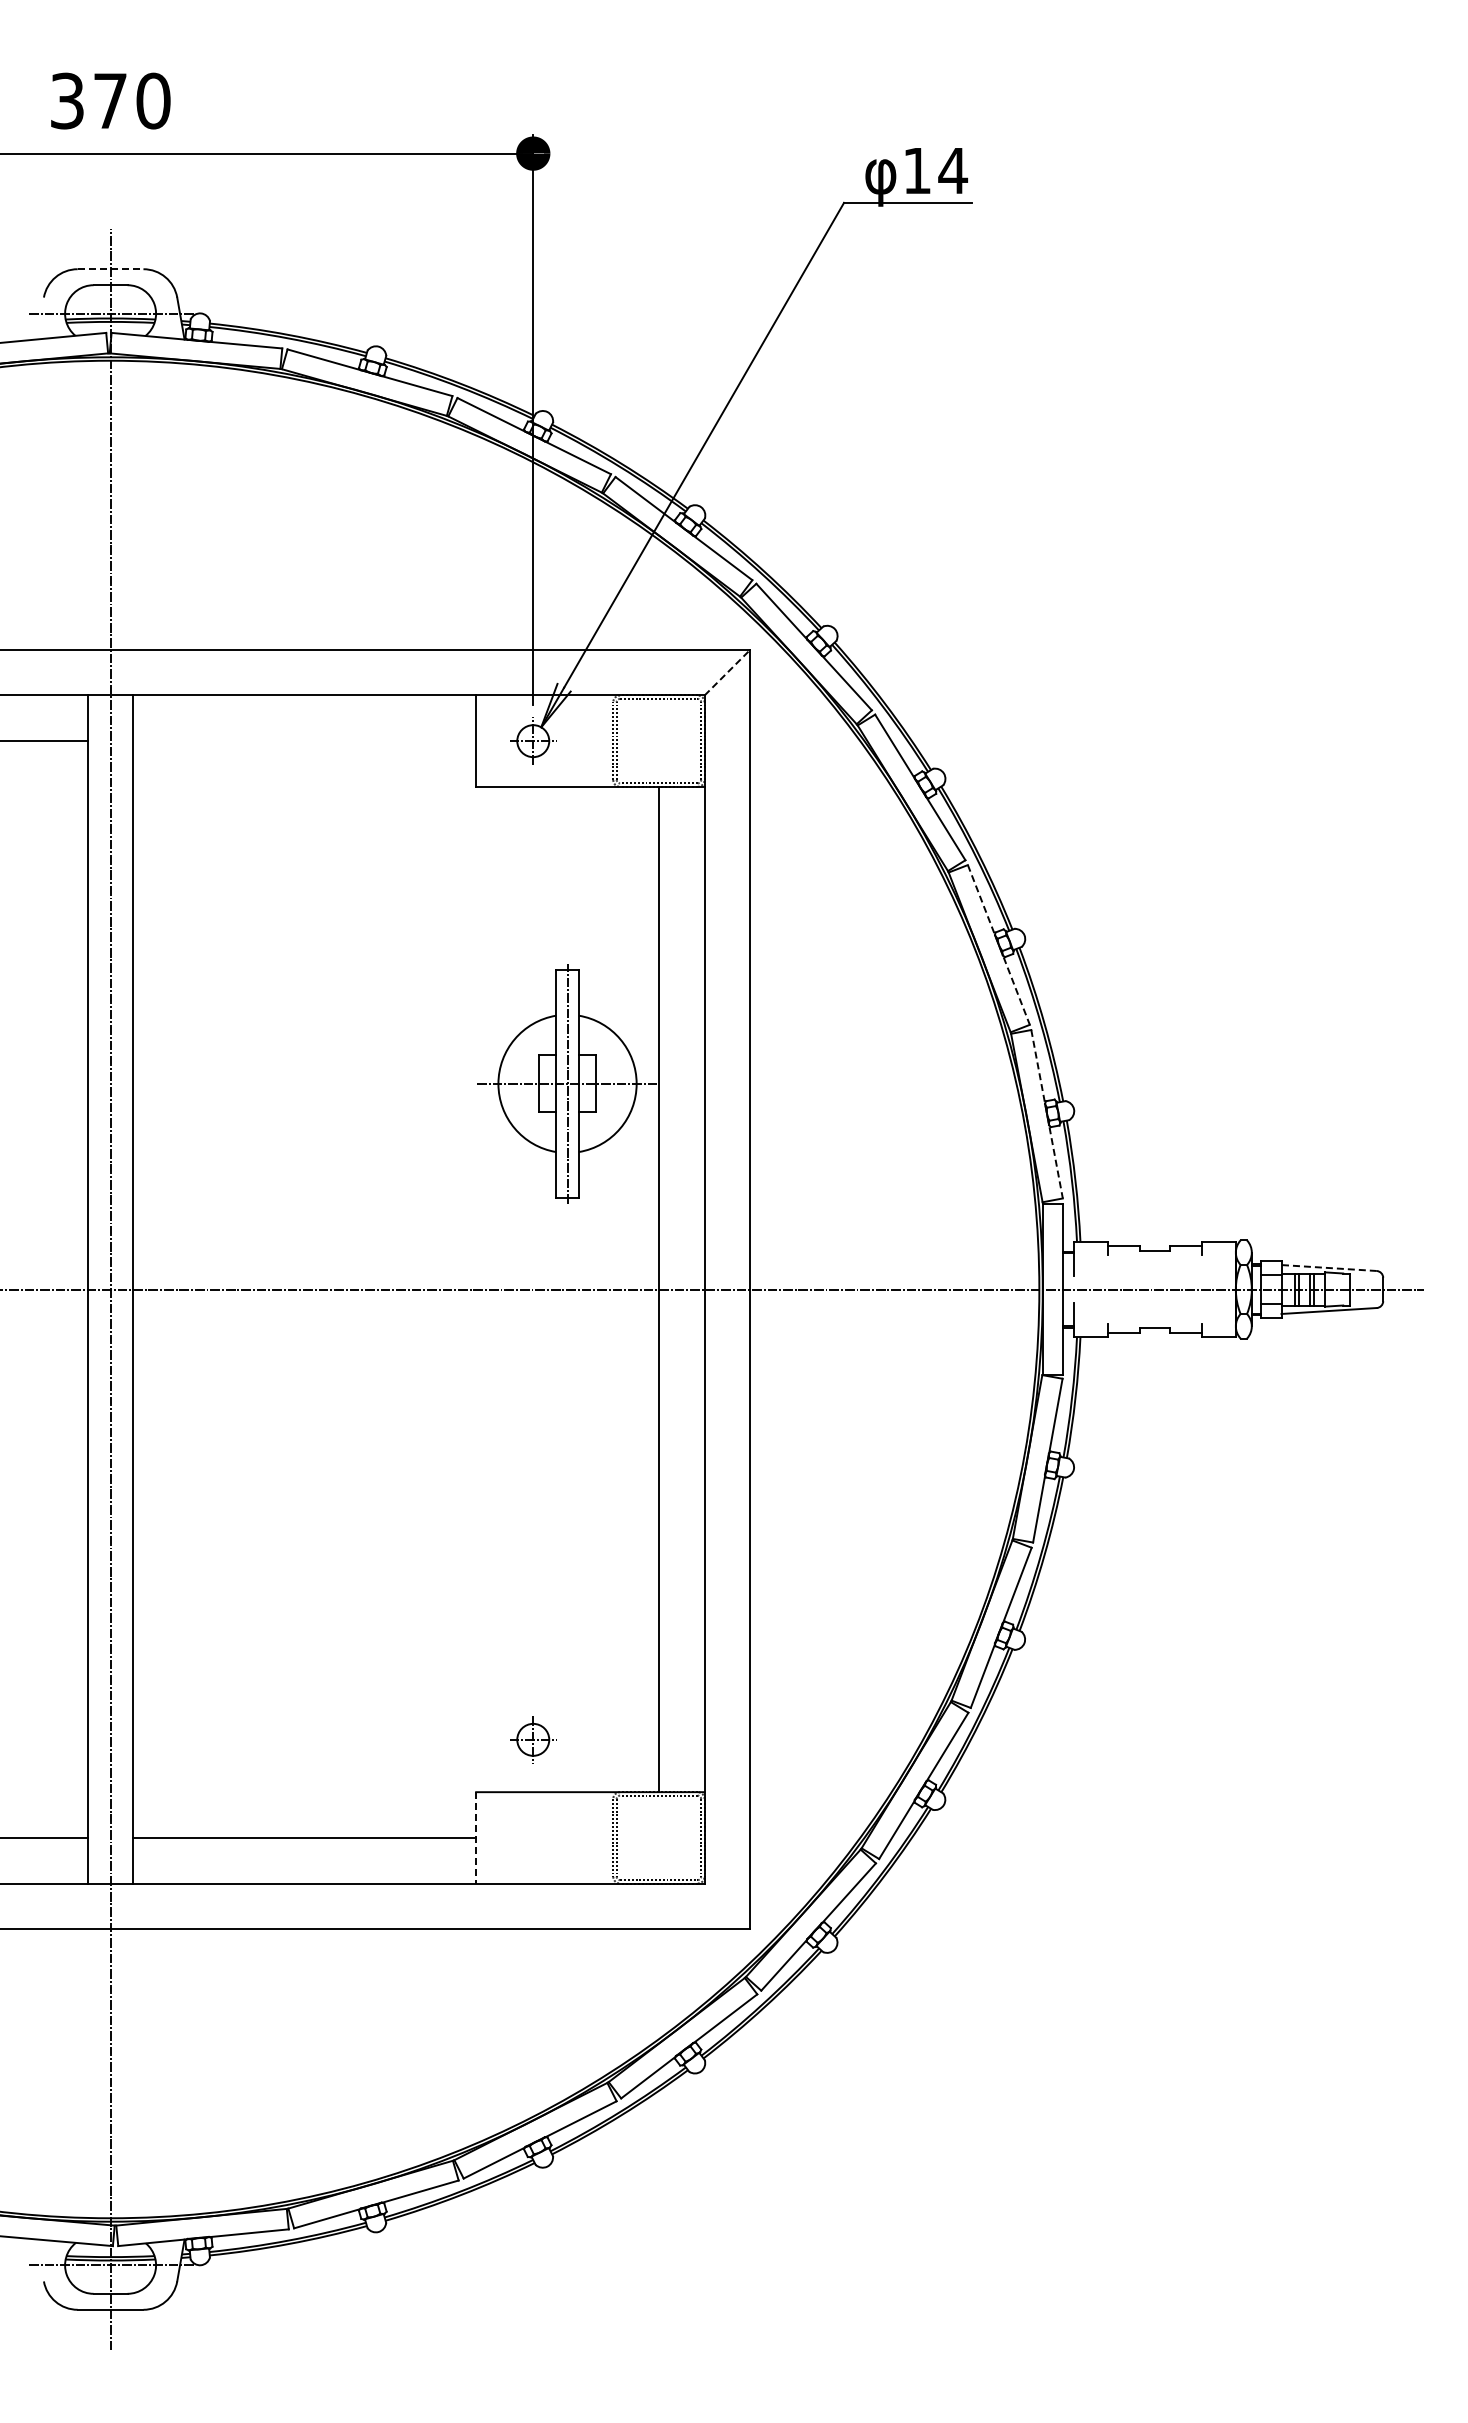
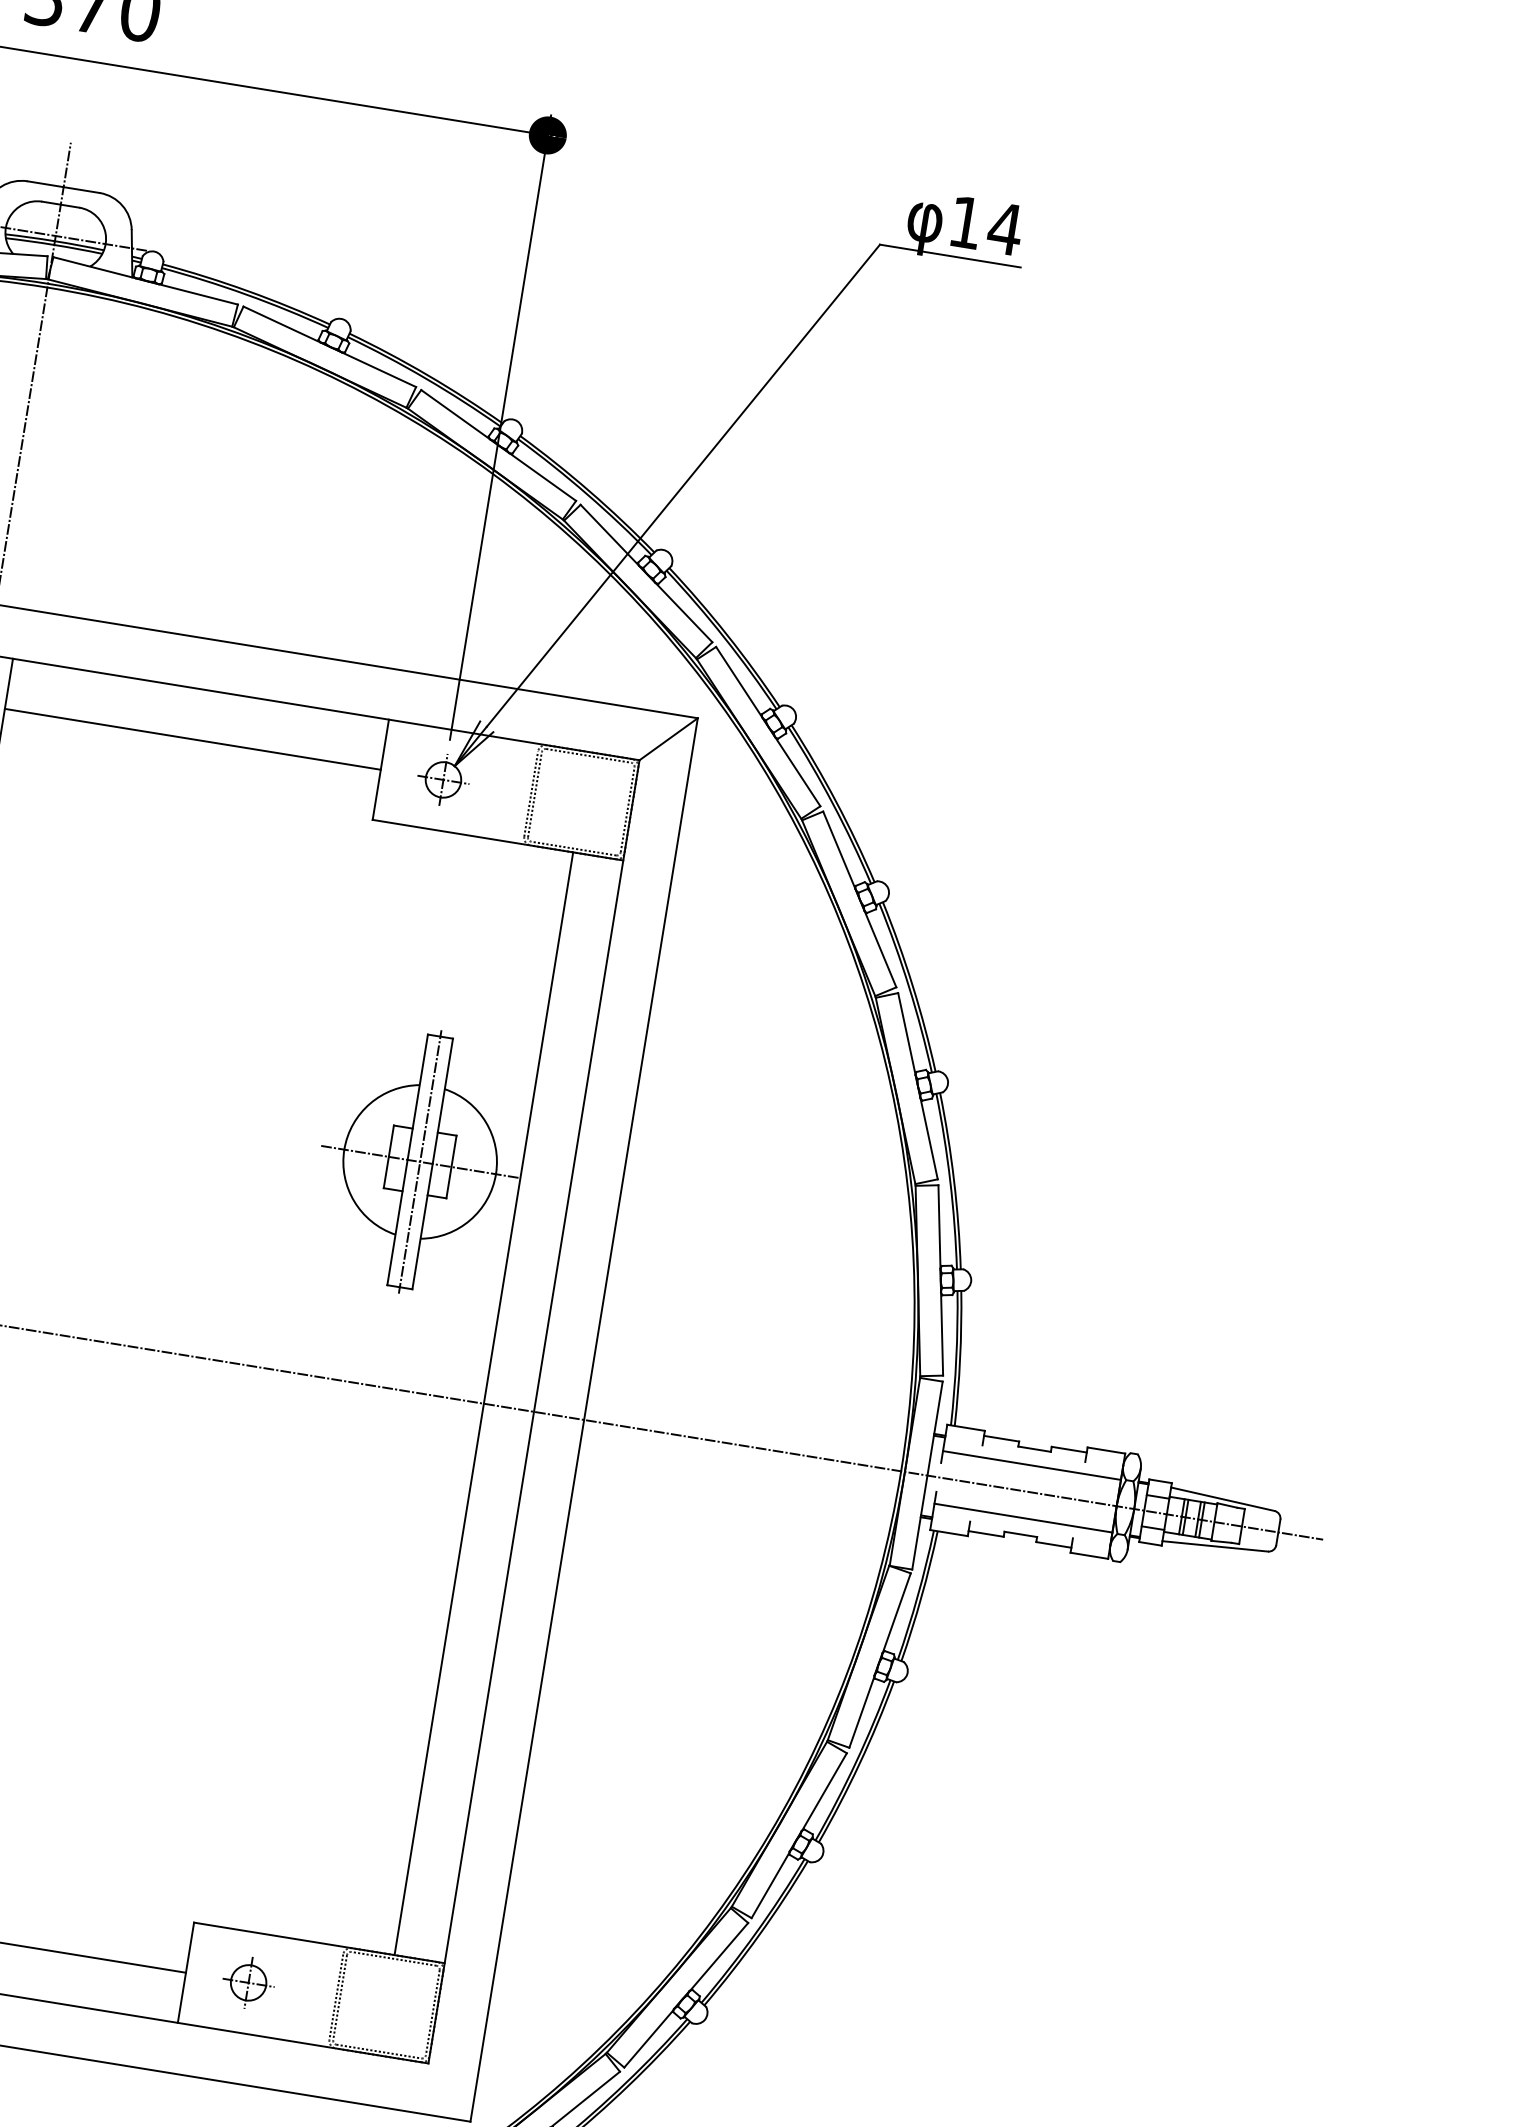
line: (110, 269) -> (63, 187), dashed -> solid
line: (727, 672) -> (668, 739), dashed -> solid
line: (304, 741) -> (192, 739), added
line: (998, 944) -> (917, 1085), dashed -> solid
line: (1047, 1114) -> (941, 1280), dashed -> solid
line: (1154, 1265) -> (1031, 1465), added
line: (1329, 1268) -> (1223, 1499), dashed -> solid
line: (1154, 1313) -> (1023, 1518), added
part: (533, 1739) -> (248, 1982), moved
line: (476, 1837) -> (186, 1972), dashed -> solid

